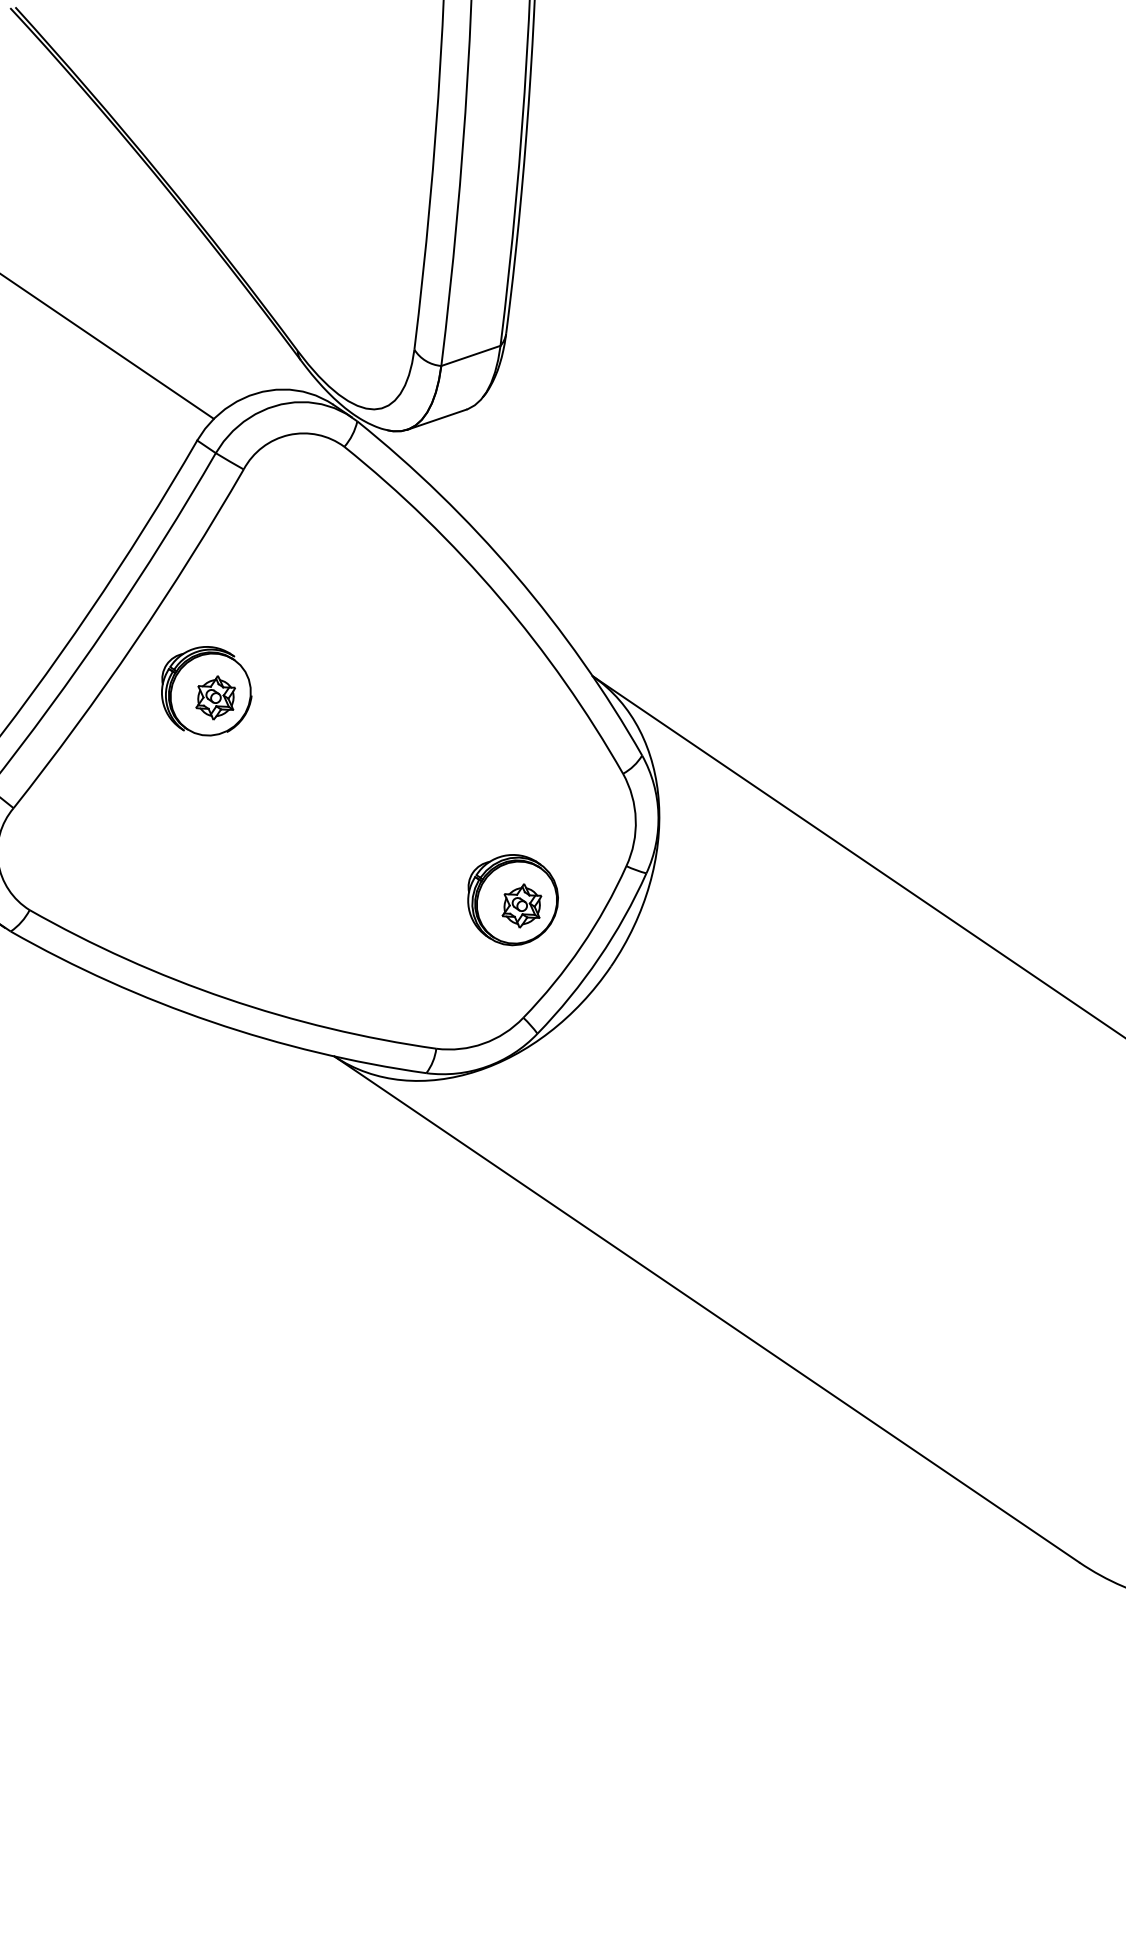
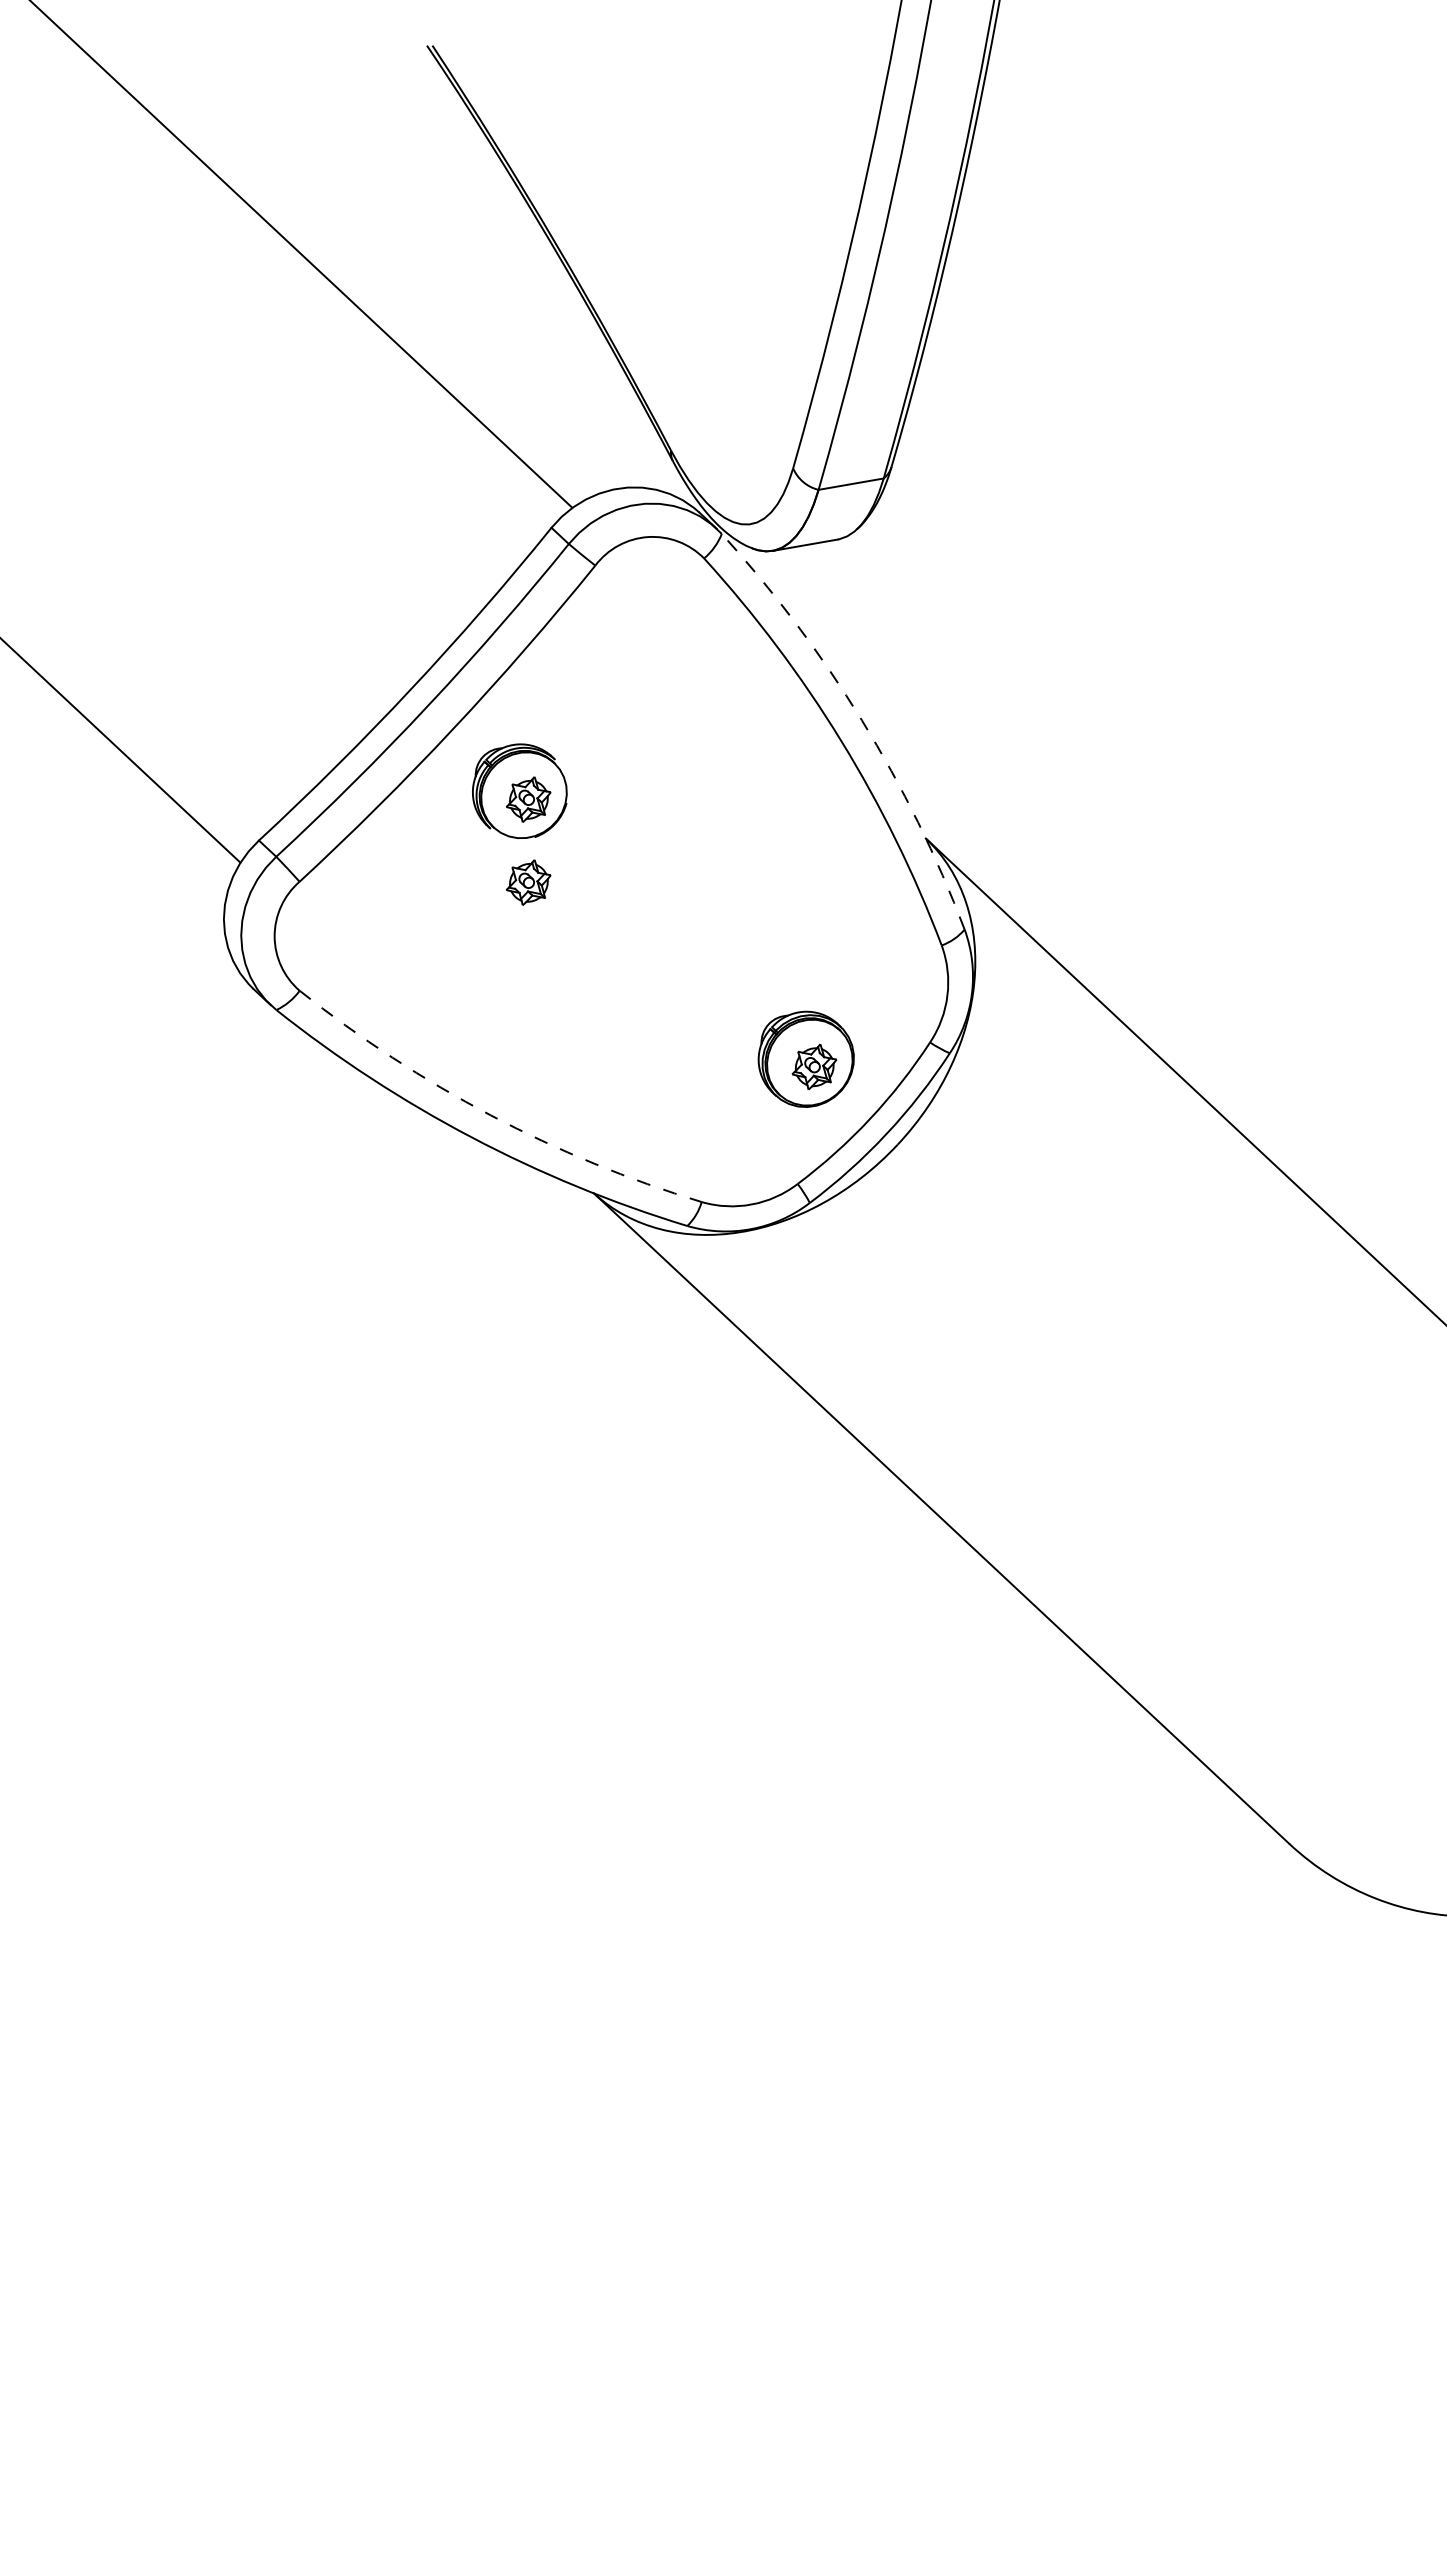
arc: (515, 575) -> (861, 720), solid -> dashed
part: (227, 775) -> (528, 882), added
arc: (226, 998) -> (490, 1115), solid -> dashed

